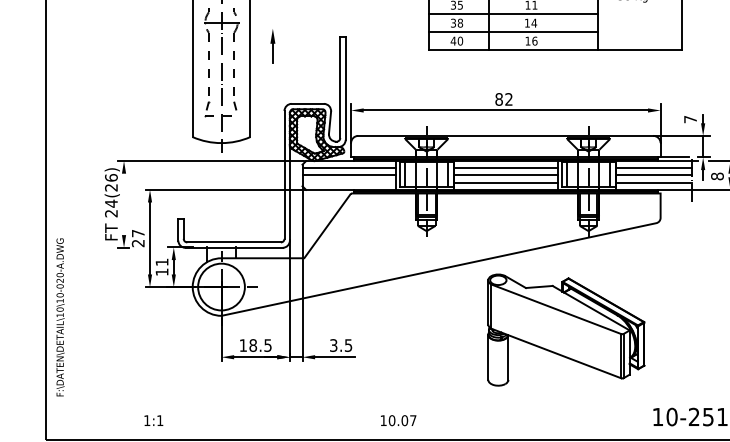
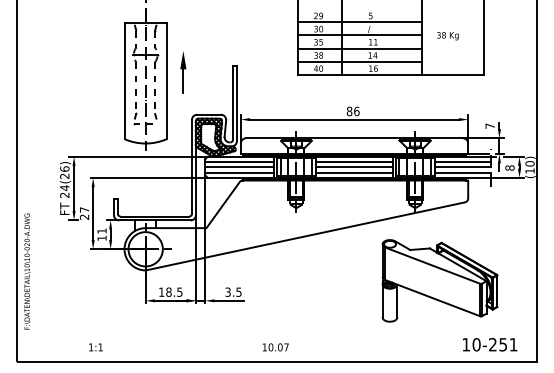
part: (273, 46) -> (183, 72), size x1.67
text: (508, 99) -> (356, 111), 82 -> 86
line: (349, 182) -> (239, 172), added
line: (124, 204) -> (74, 188), added
part: (565, 329) -> (439, 280), moved

